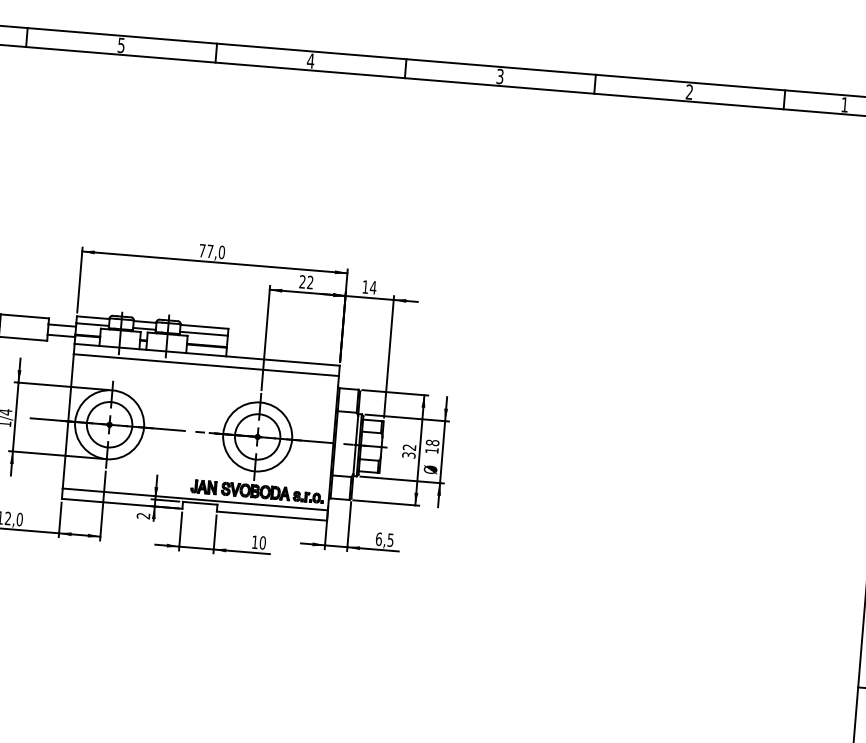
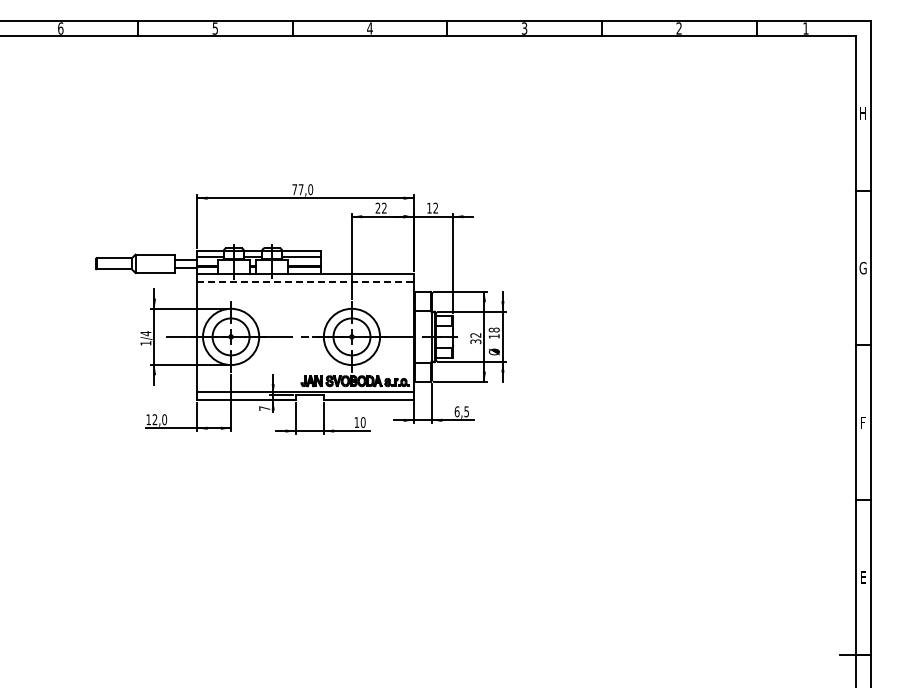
text: (373, 286) -> (435, 207), 14 -> 12
line: (207, 365) -> (306, 282), solid -> dashed
text: (143, 515) -> (264, 408), 2 -> 7

